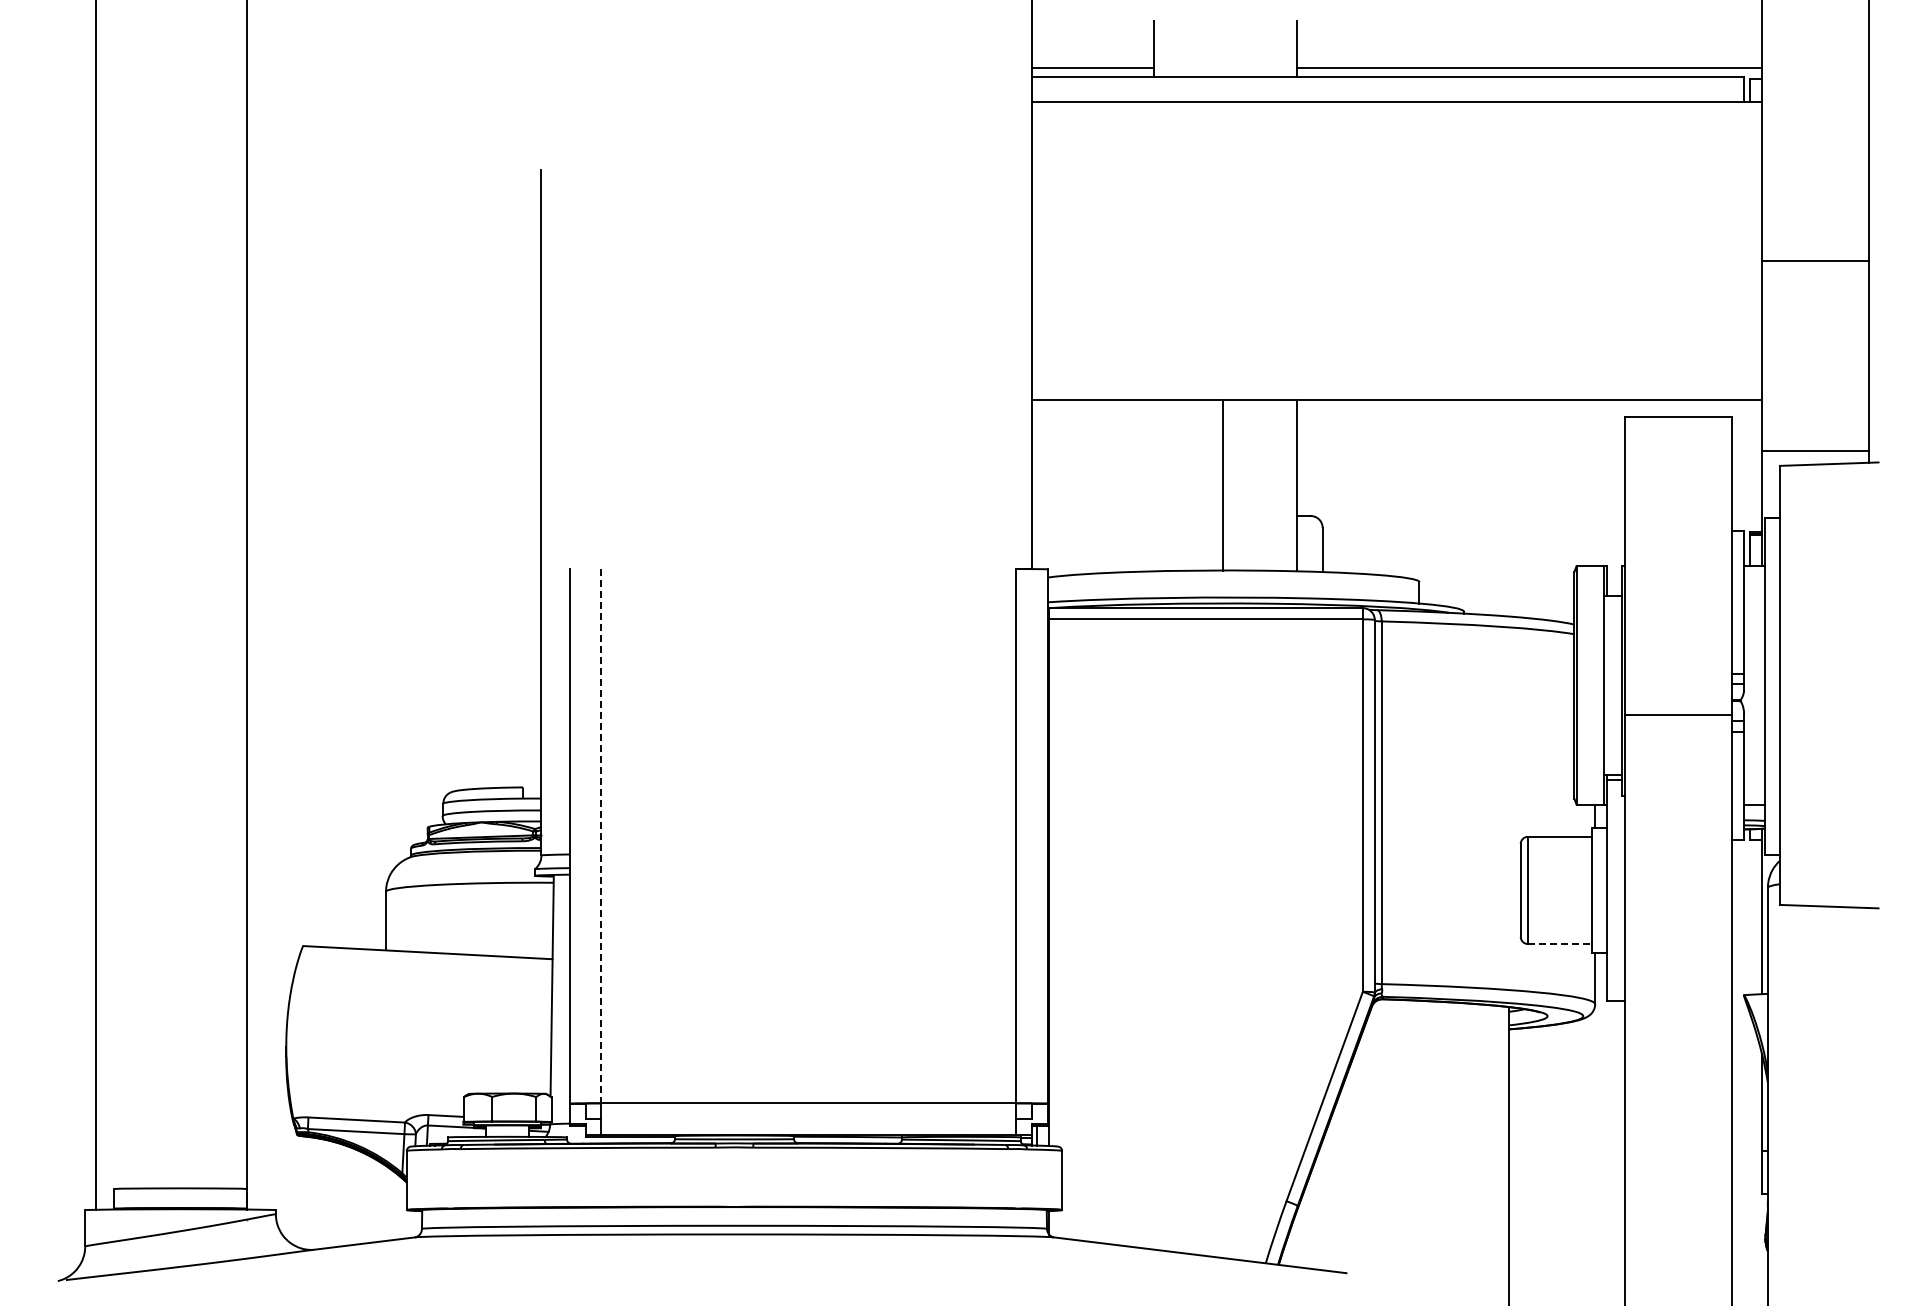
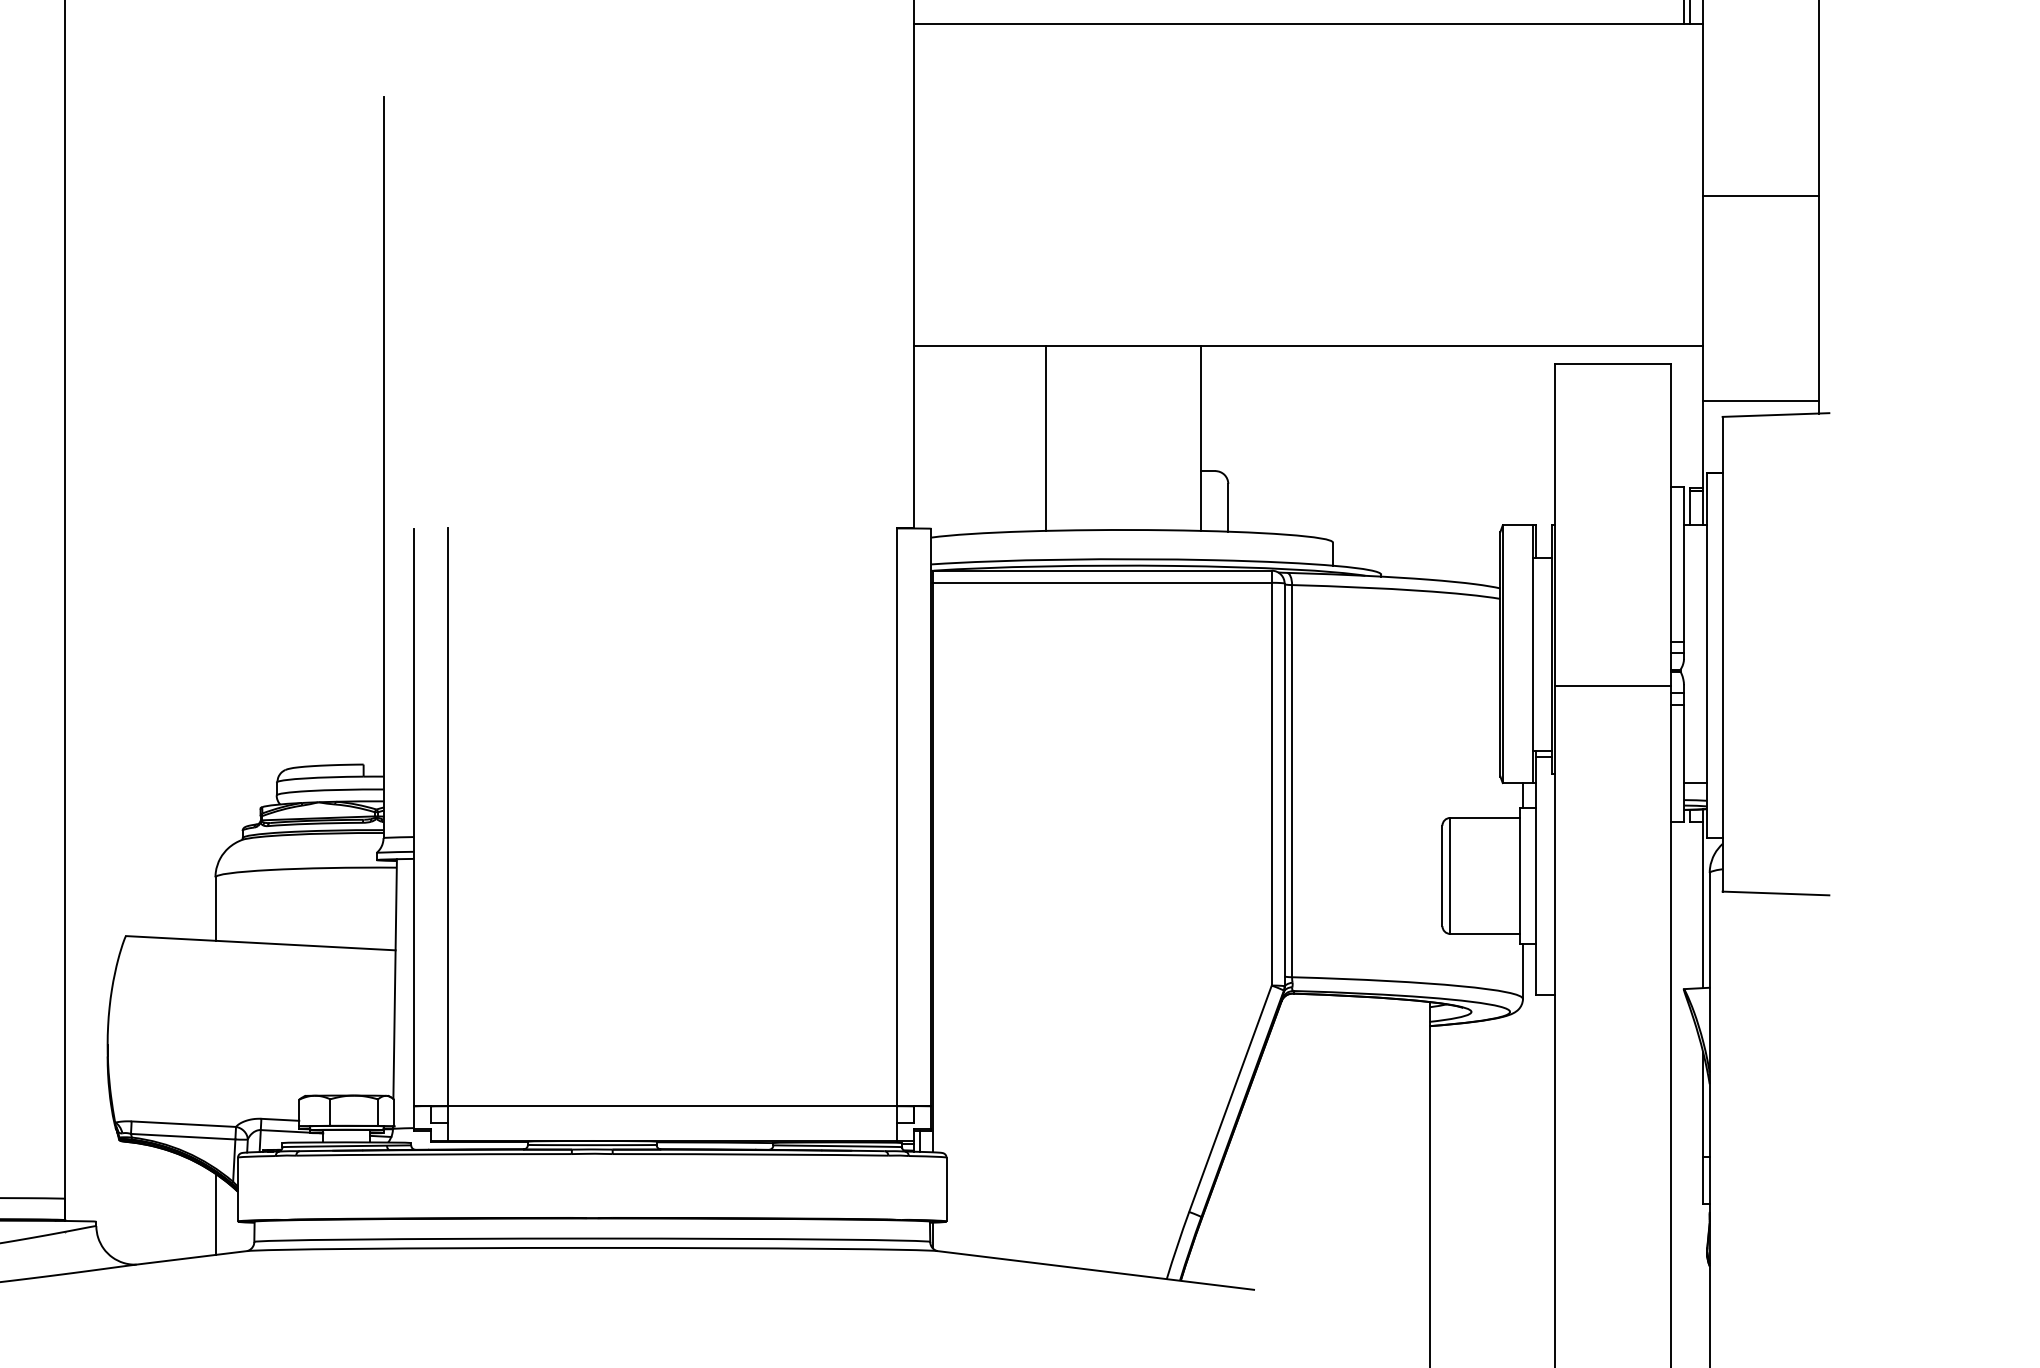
line: (1223, 485) -> (1046, 438), moved
line: (601, 836) -> (448, 817), dashed -> solid
line: (1560, 944) -> (1485, 934), dashed -> solid
line: (386, 1202) -> (215, 1213), added

